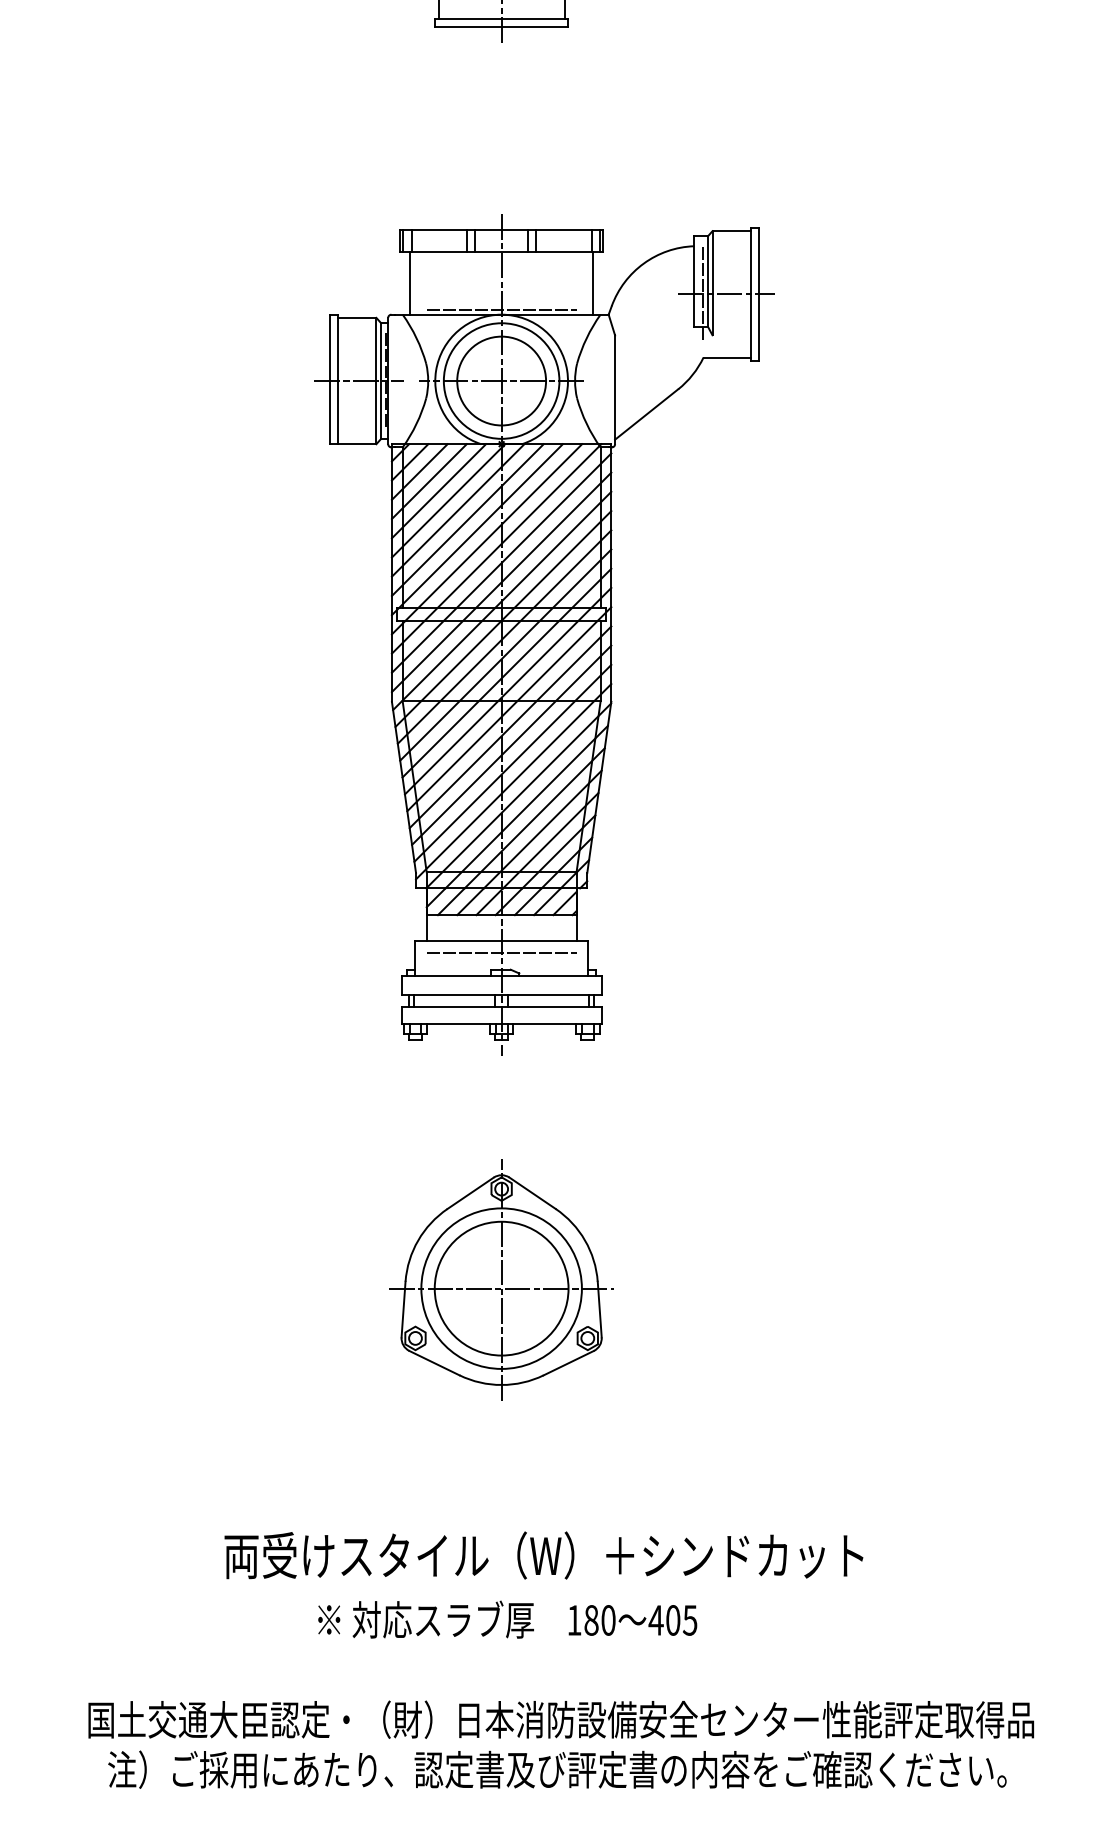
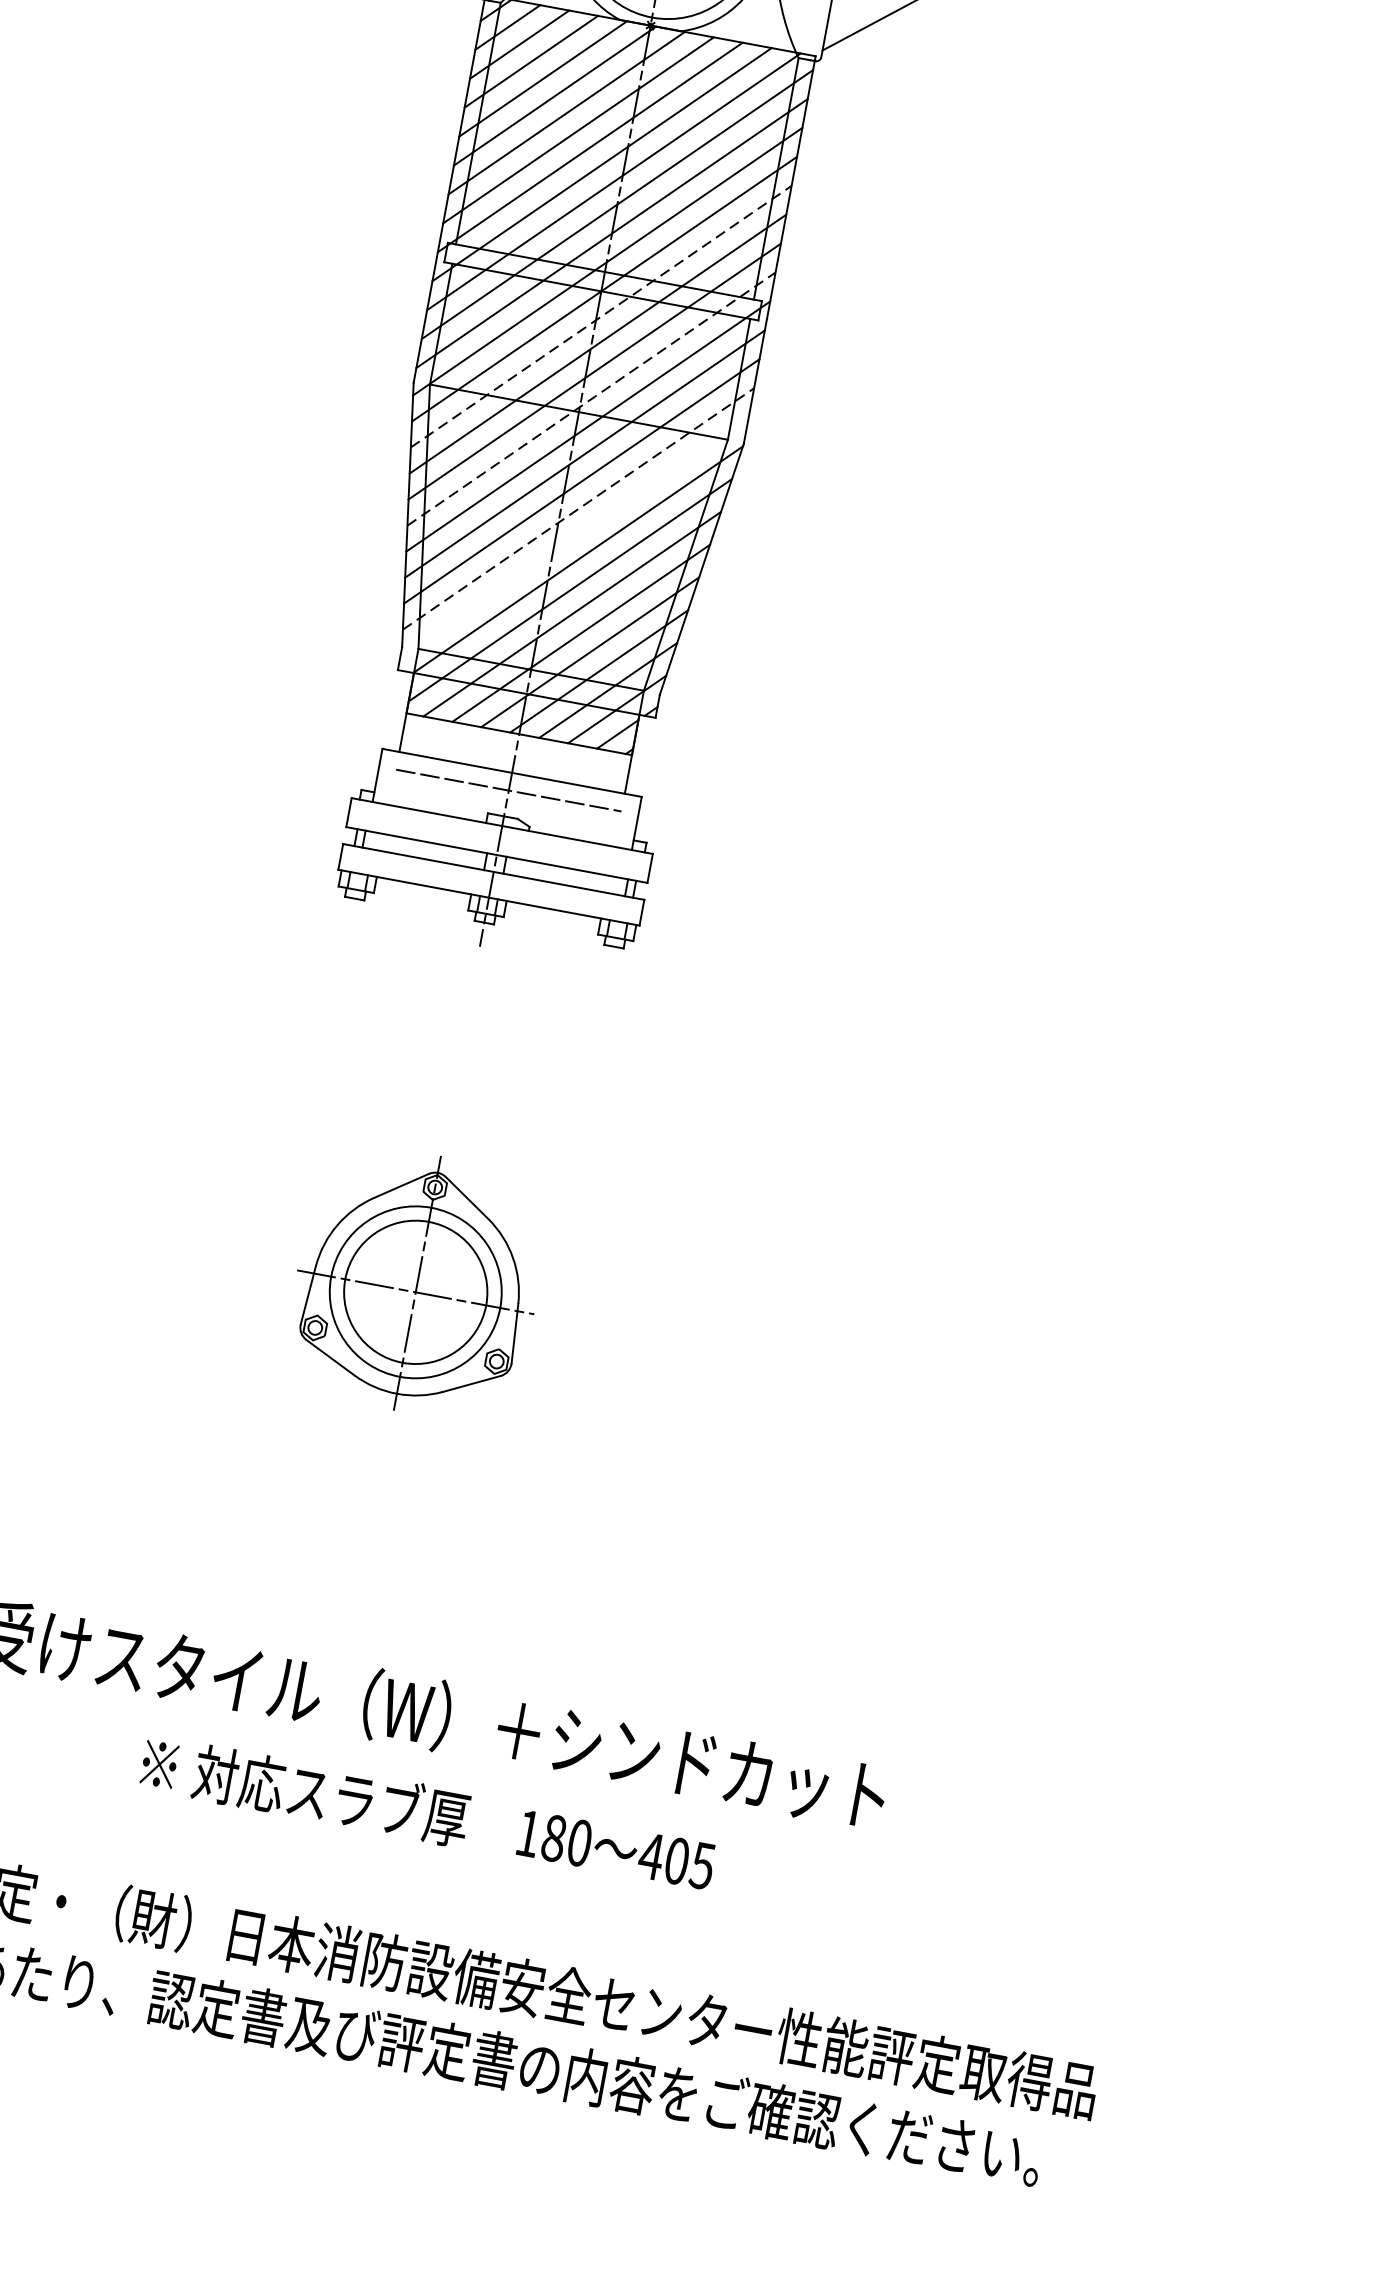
line: (504, 637) -> (600, 317), solid -> dashed
line: (508, 691) -> (591, 399), solid -> dashed
line: (513, 763) -> (579, 509), solid -> dashed
line: (513, 781) -> (574, 536), removed
part: (501, 1279) -> (417, 1282), size x0.7
text: (507, 1619) -> (427, 1813), moved

